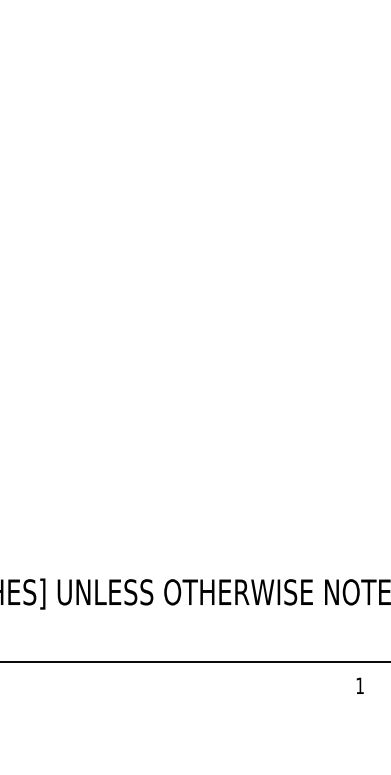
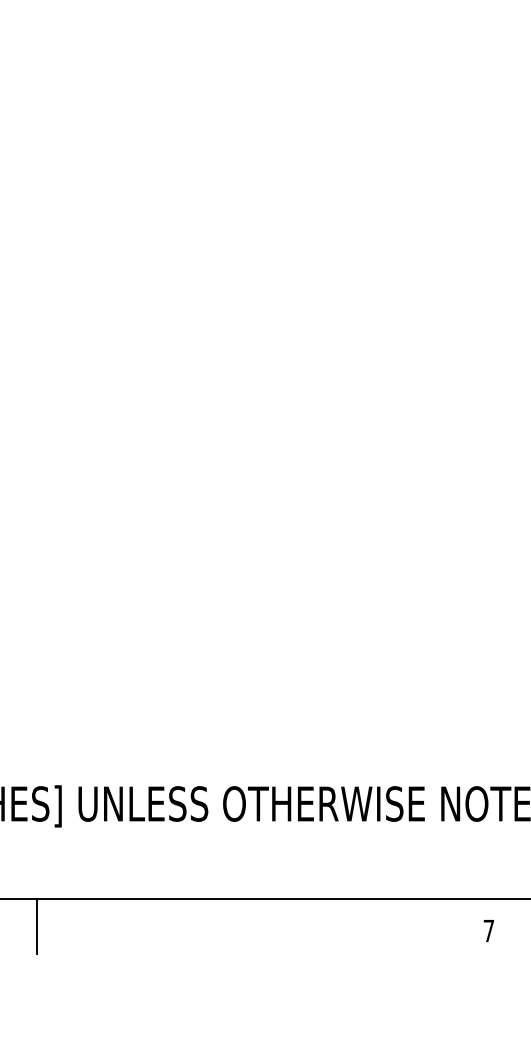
line: (26, 682) -> (36, 926), added
text: (359, 685) -> (488, 930), 1 -> 7

